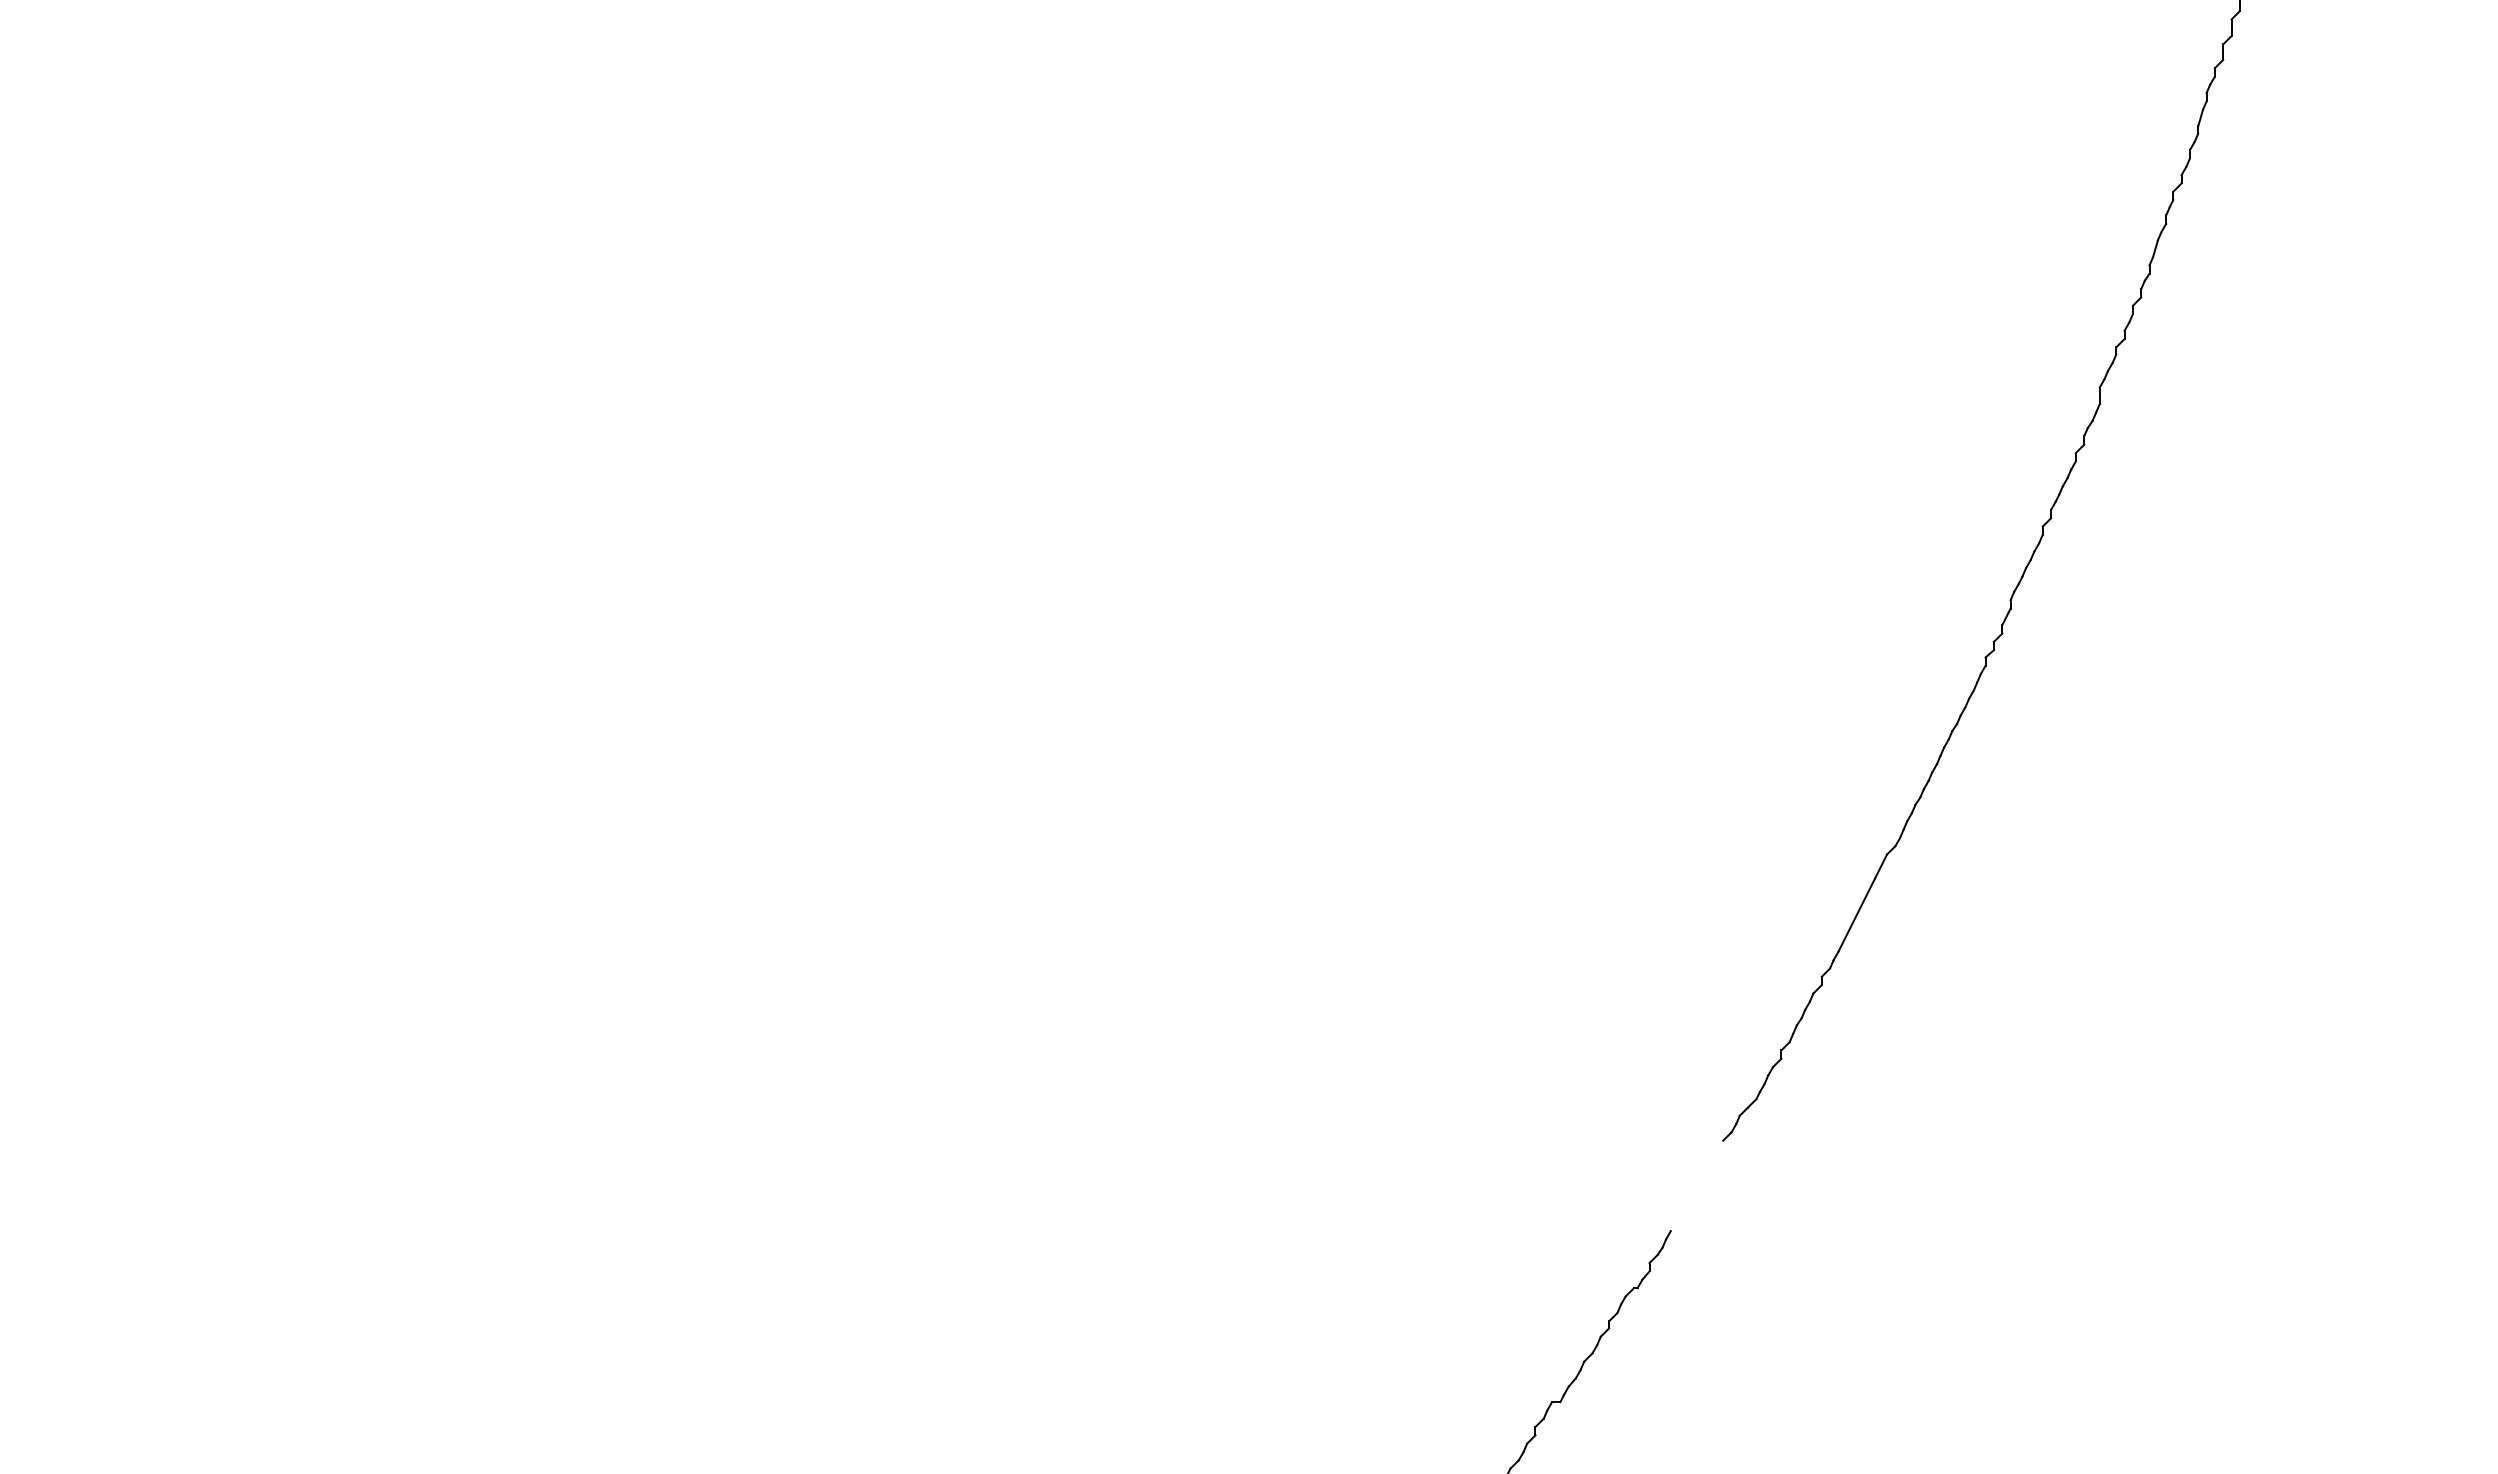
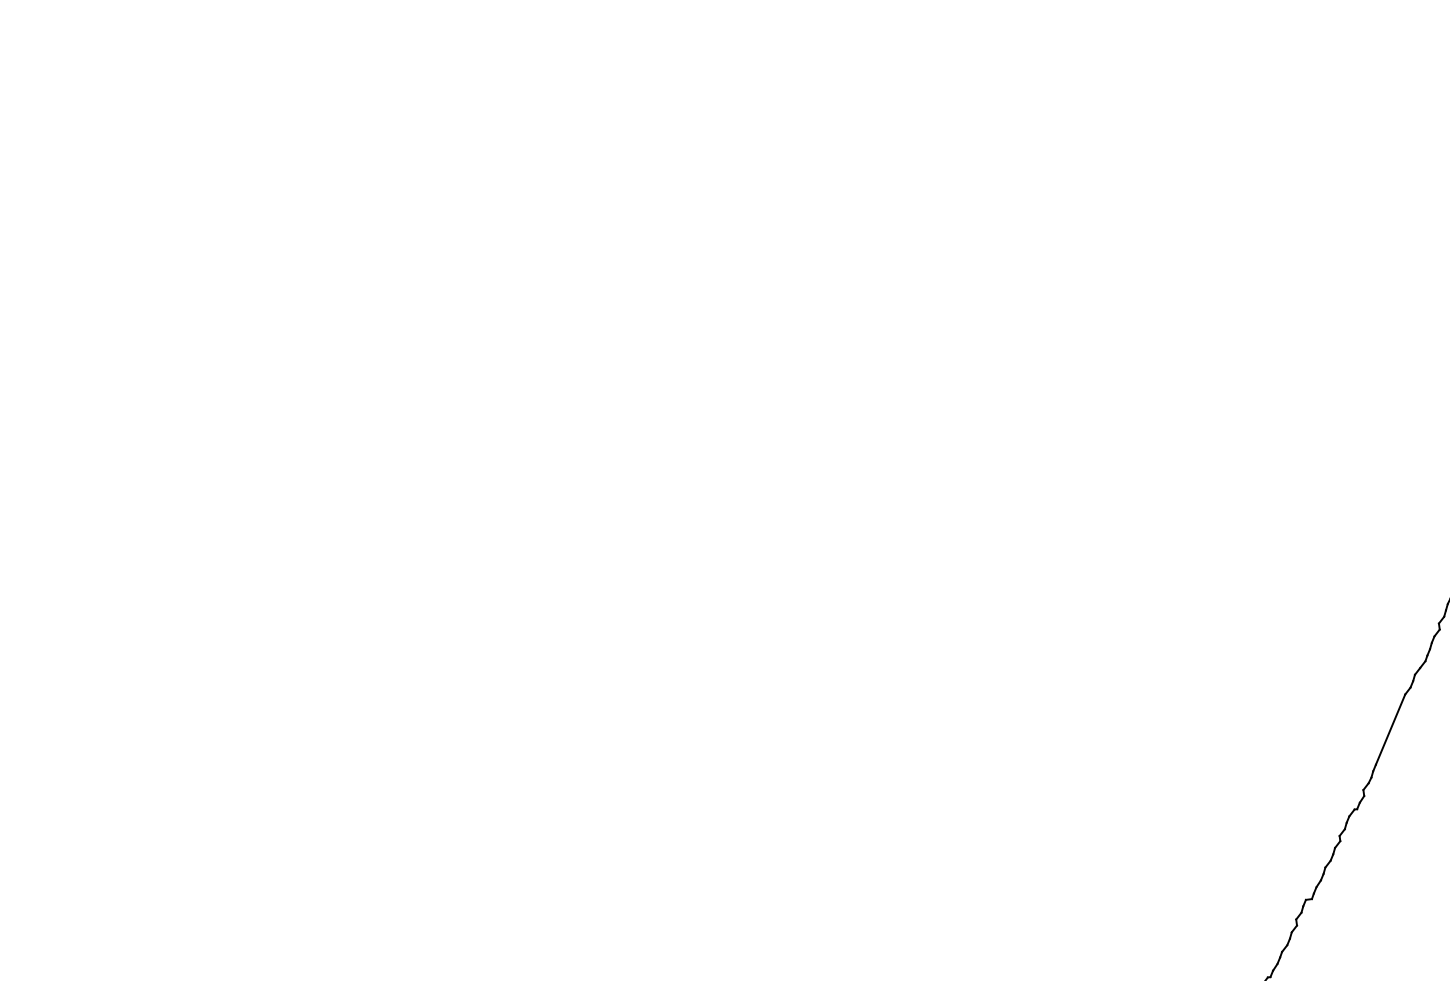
line: (1696, 1185) -> (1390, 729), added

